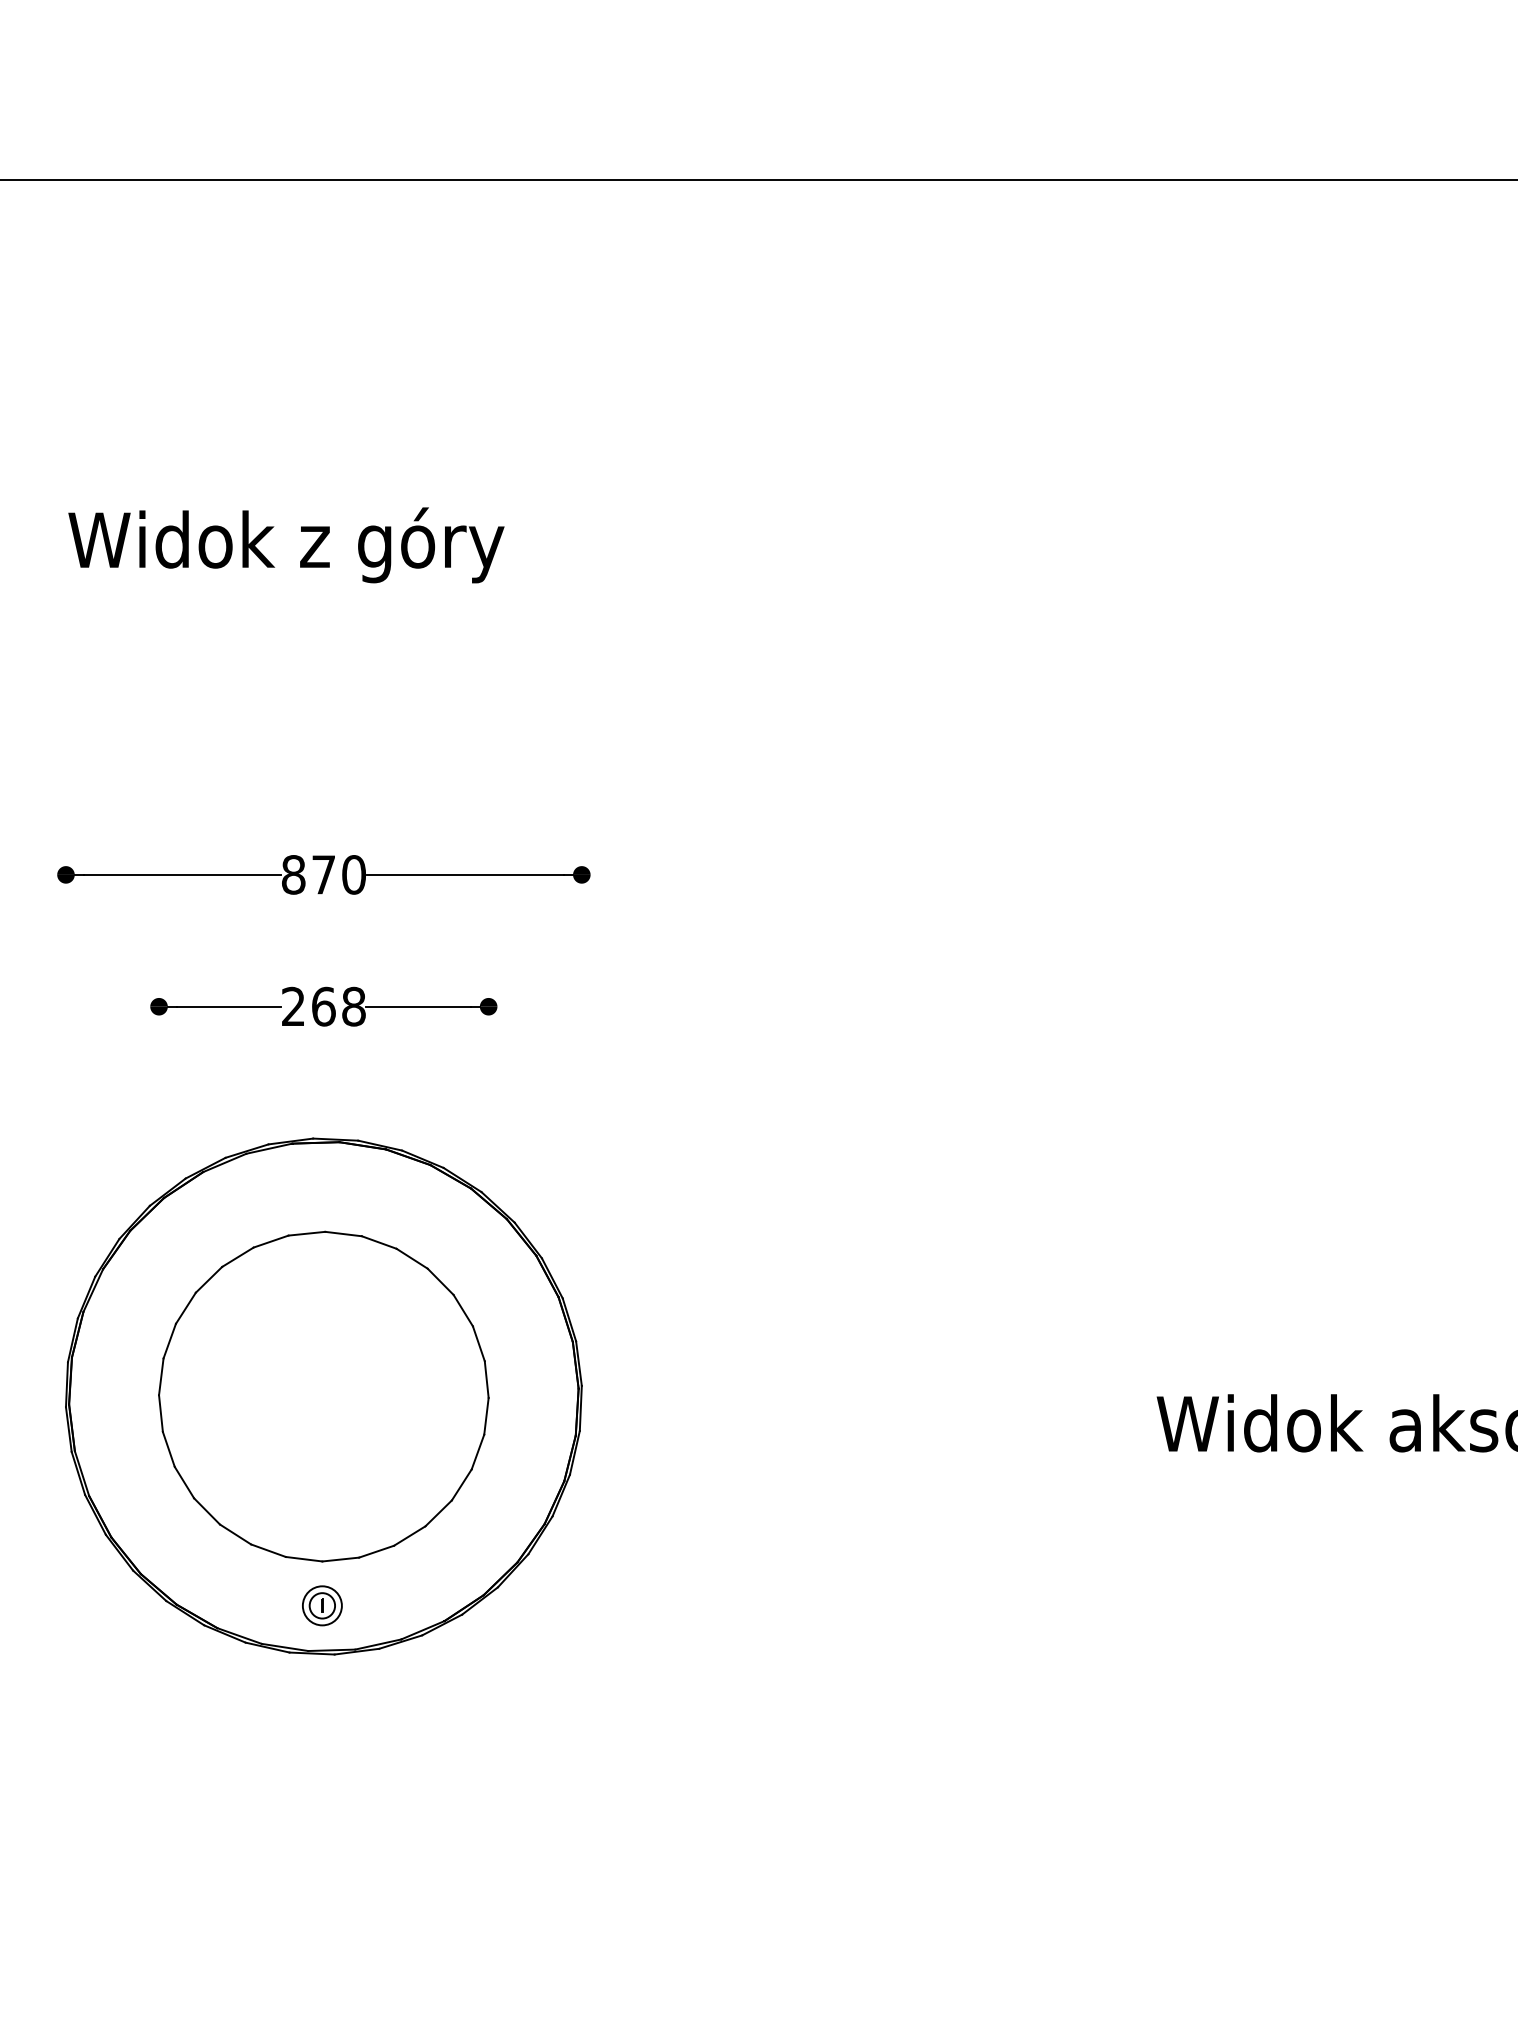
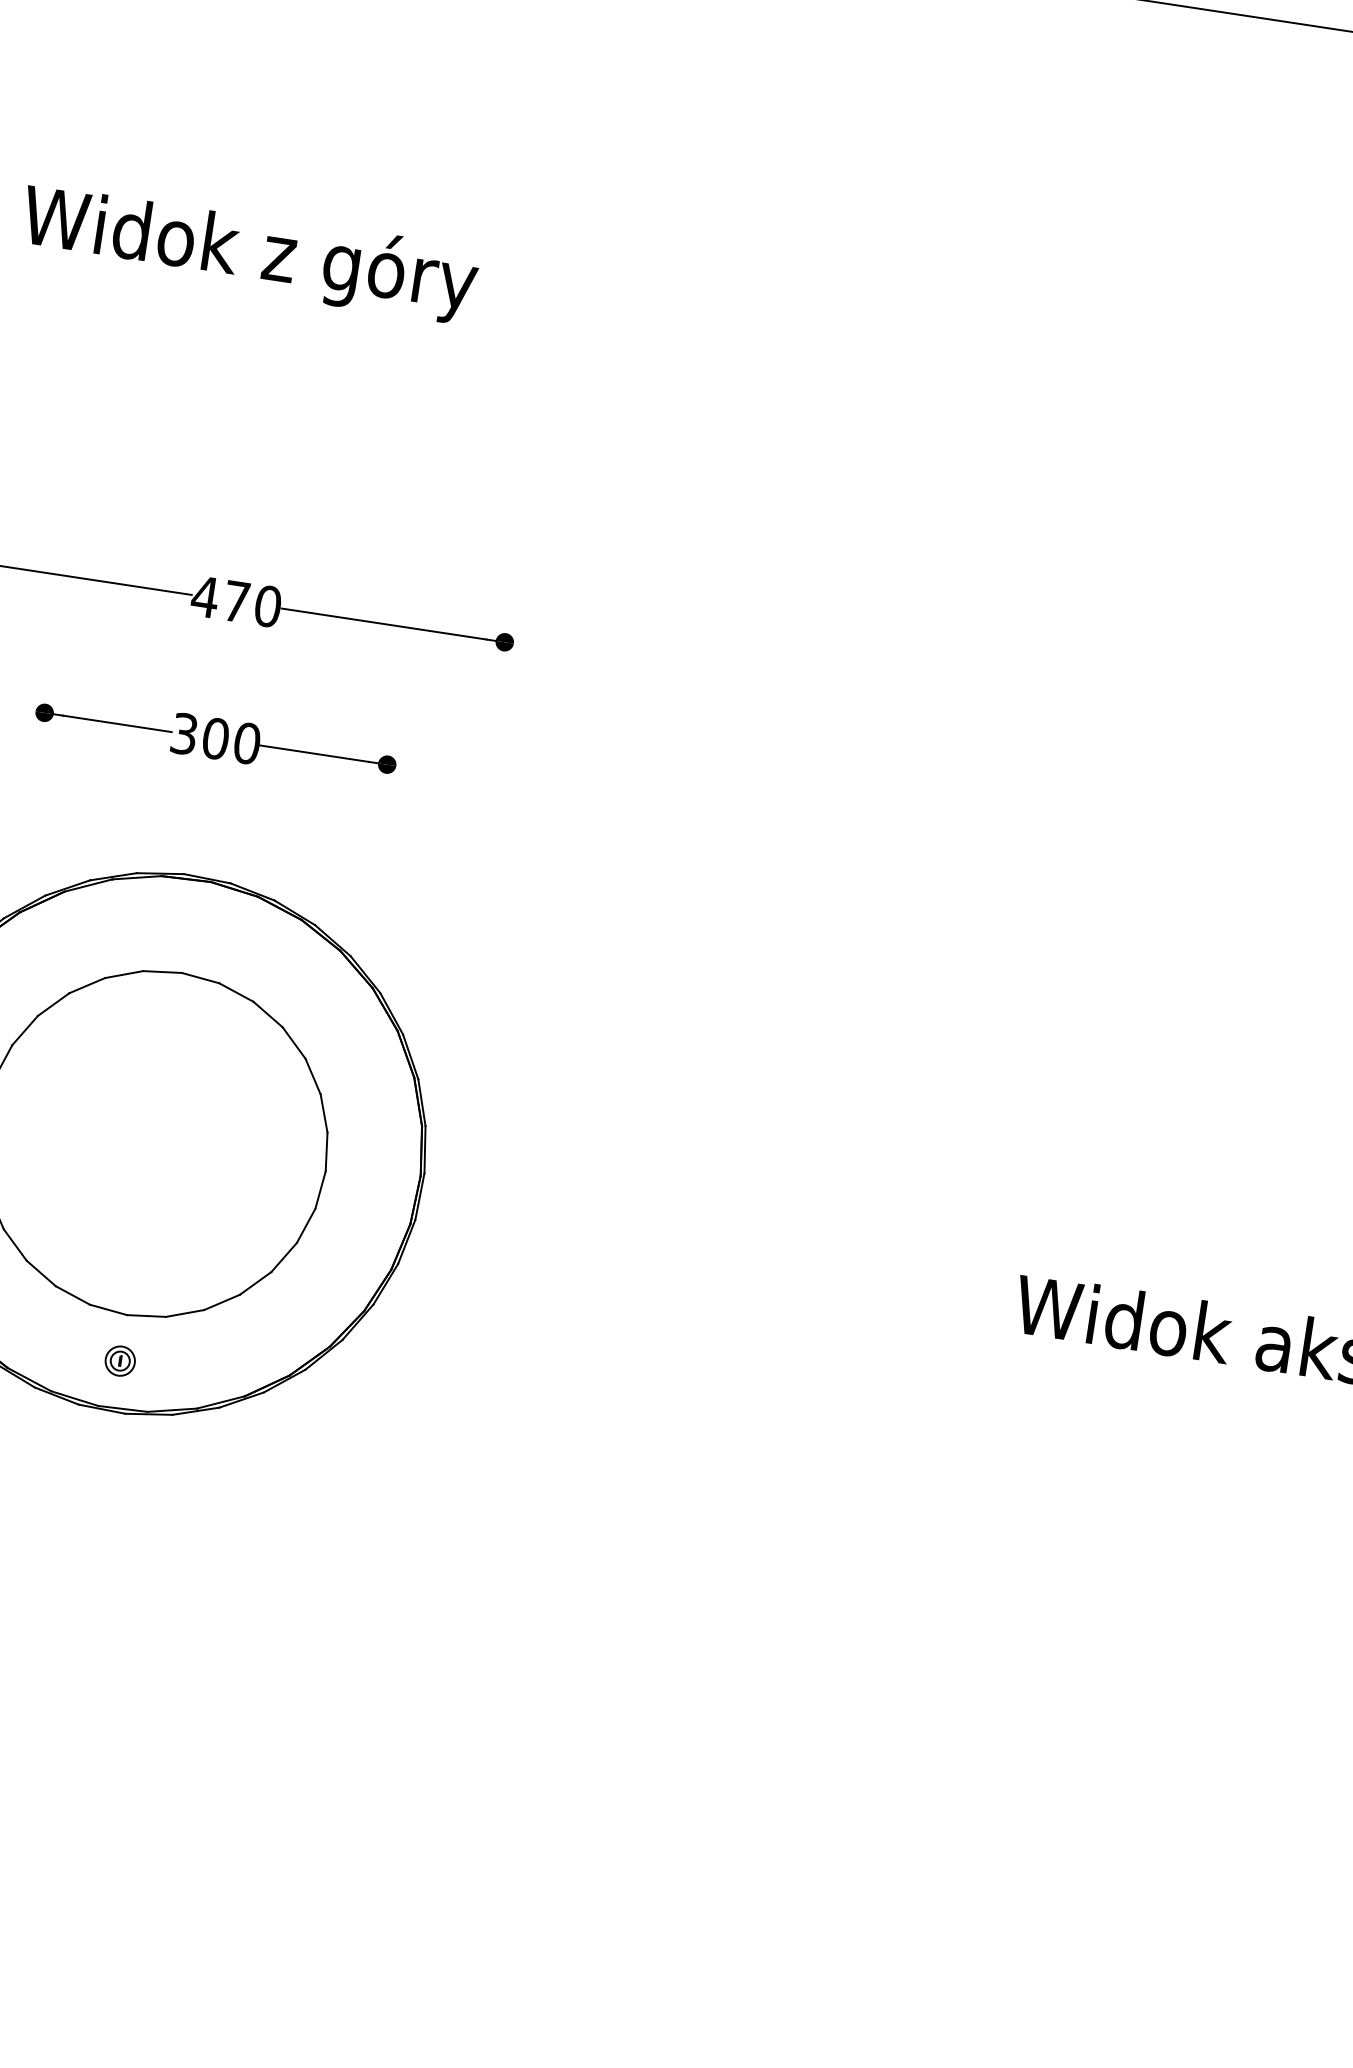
text: (293, 874) -> (205, 596), 870 -> 470
text: (323, 1006) -> (215, 738), 268 -> 300
part: (322, 1605) -> (120, 1360), size x0.71

